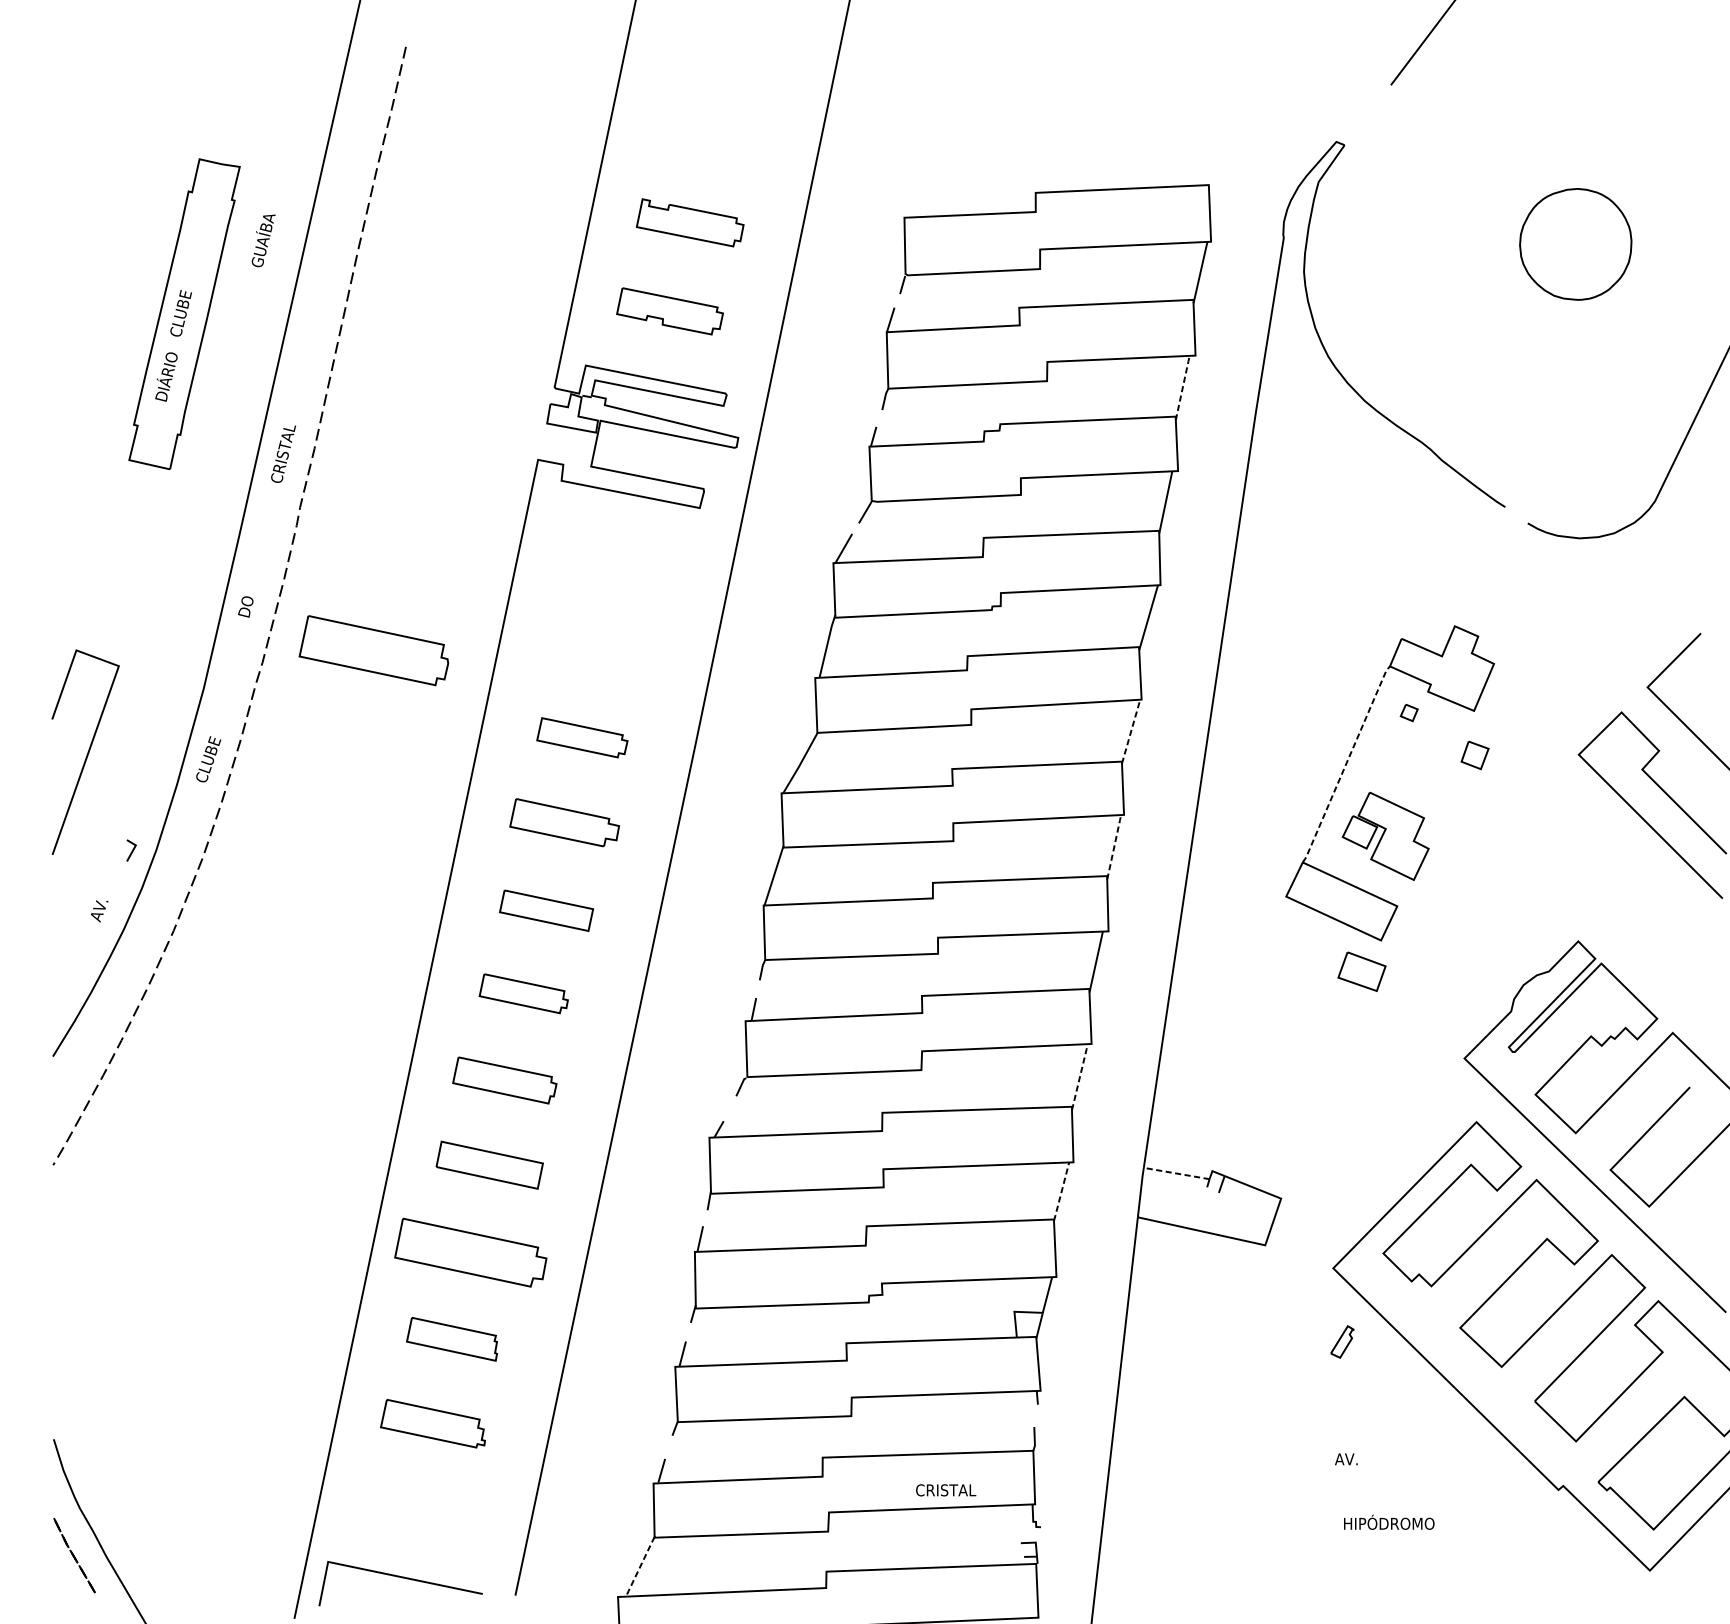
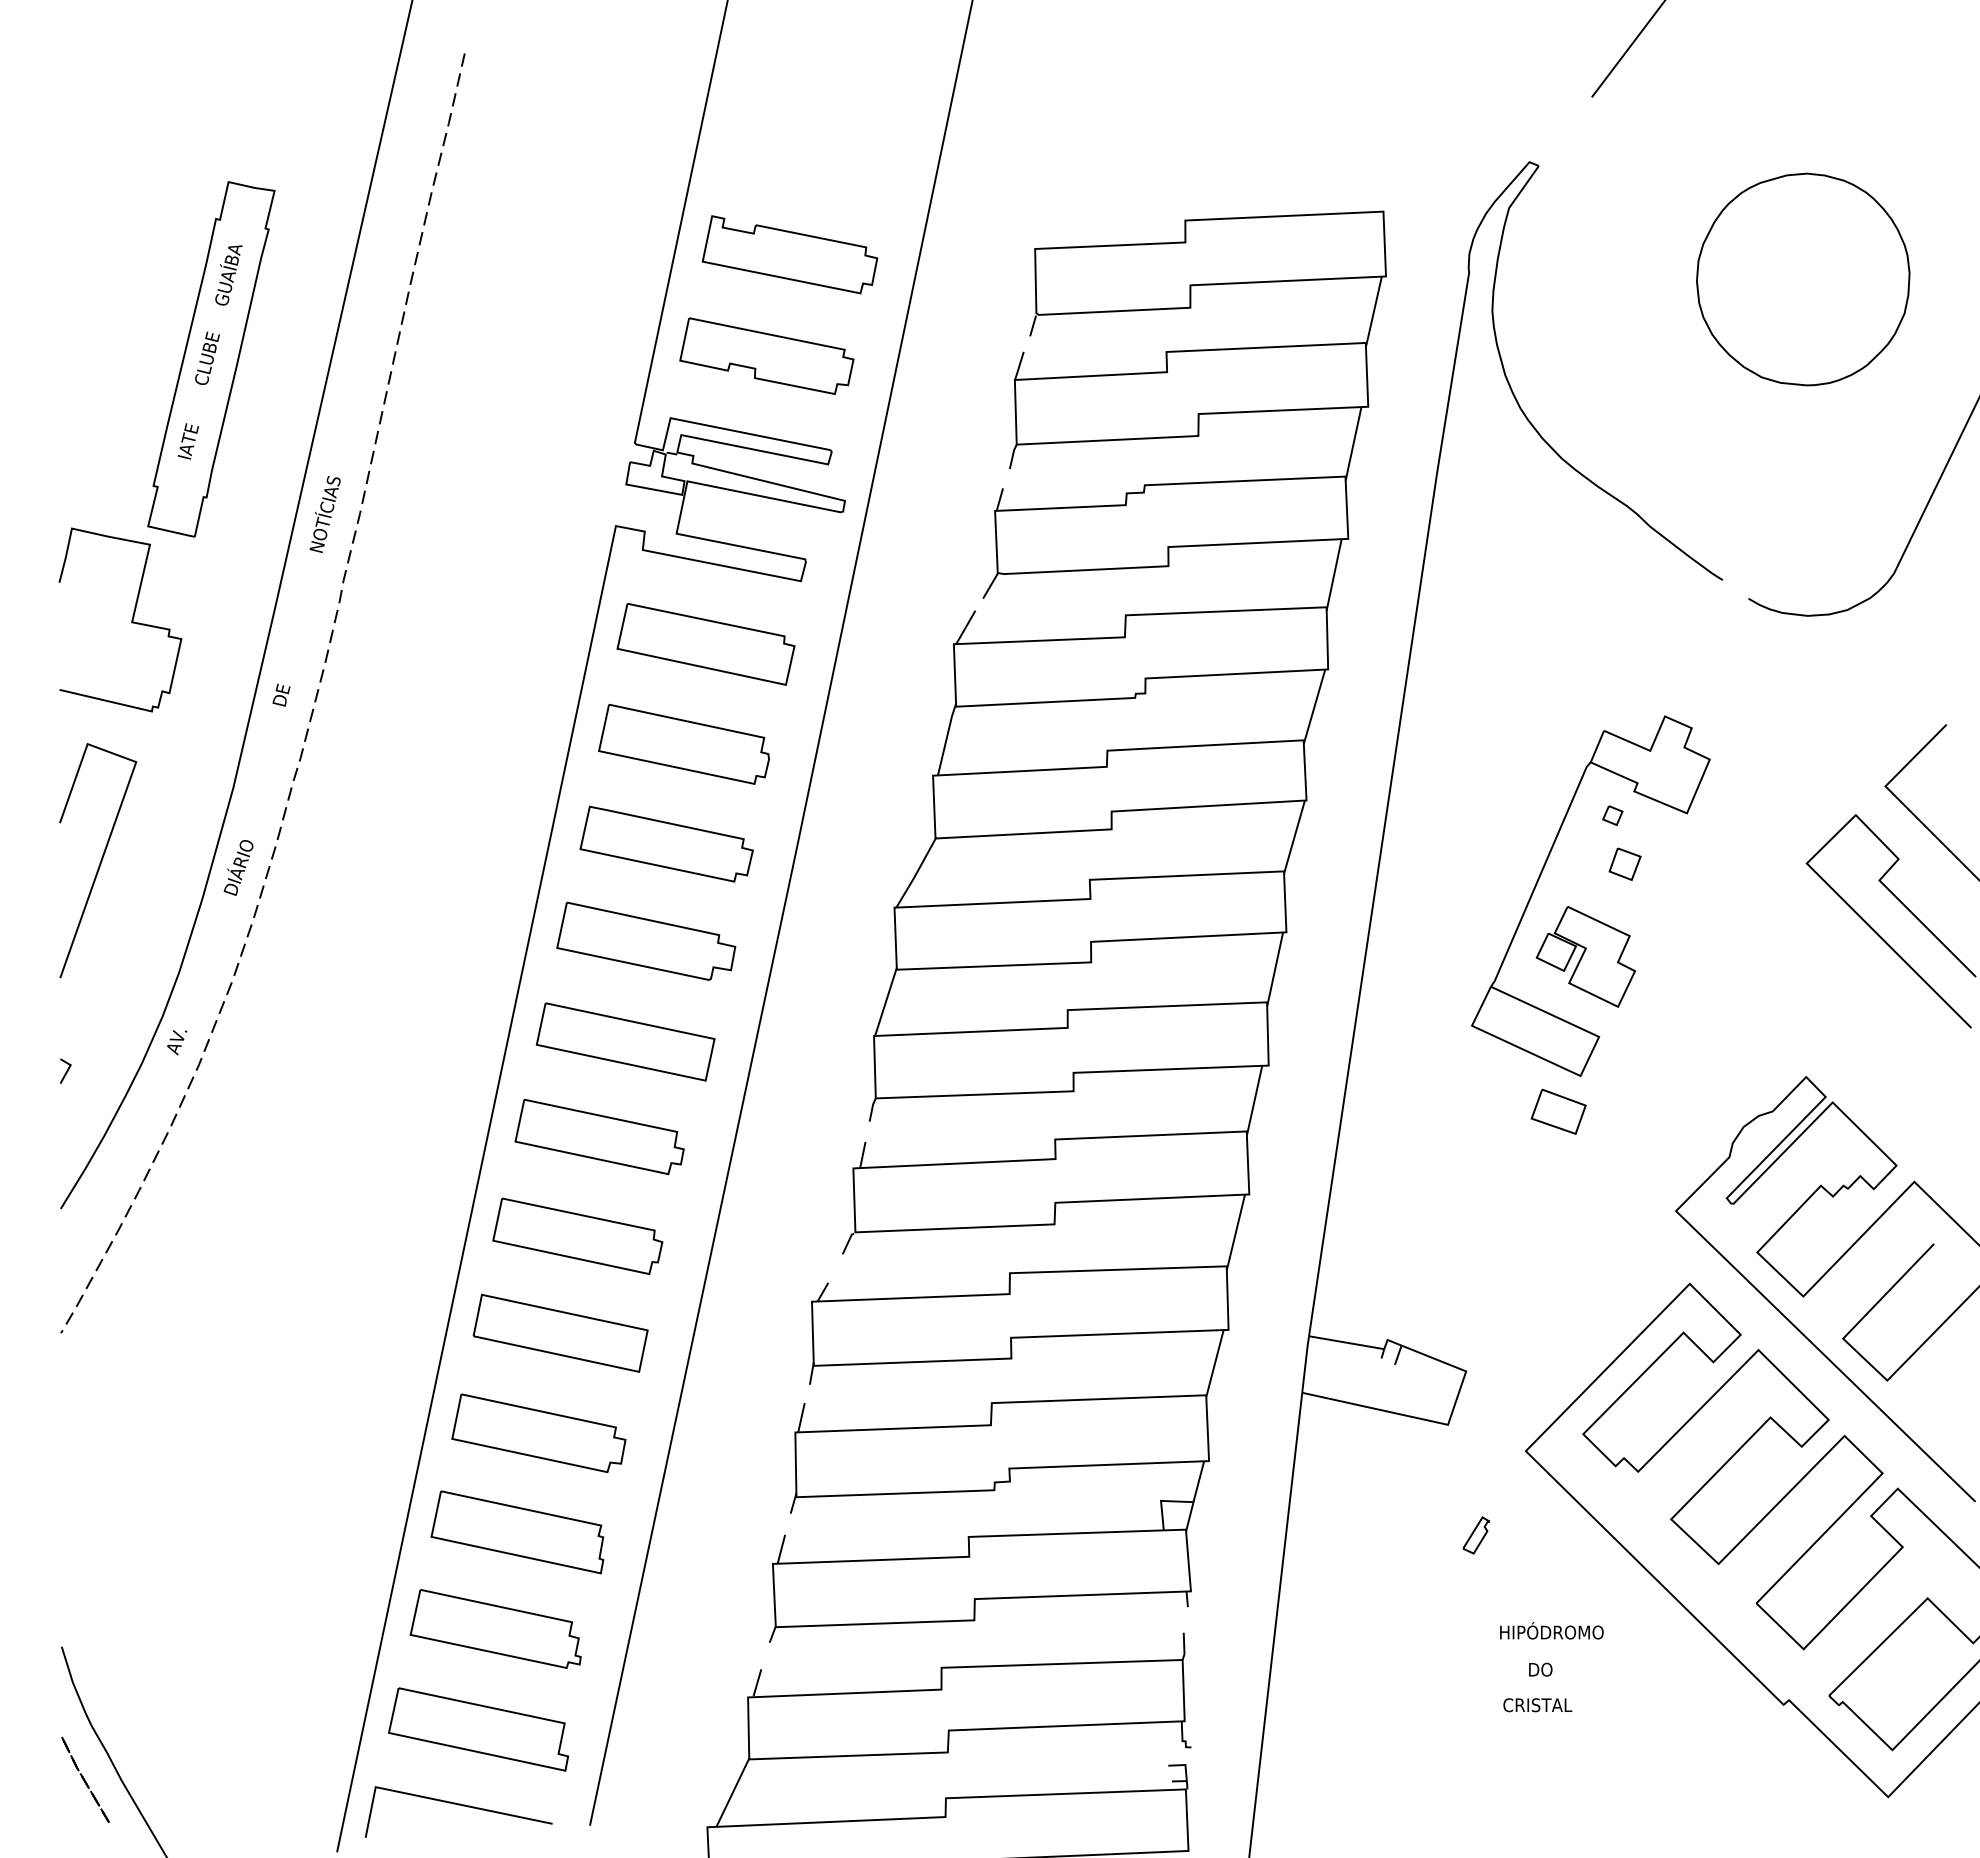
part: (689, 222) -> (789, 254), size x1.43
text: (263, 240) -> (228, 275), moved
part: (1575, 244) -> (1803, 279), size x1.67
part: (669, 310) -> (766, 355), size x1.43
text: (166, 376) -> (190, 430), DIÁRIO -> IATE
line: (1182, 387) -> (1353, 443), dashed -> solid
text: (283, 449) -> (324, 514), CRISTAL -> NOTÍCIAS
curve: (114, 541) -> (131, 619), added
part: (616, 563) -> (705, 644), added
text: (246, 601) -> (282, 688), DO -> DE
part: (373, 649) -> (683, 743), moved
line: (1131, 731) -> (1294, 836), dashed -> solid
part: (582, 737) -> (666, 843), size x1.67
part: (1474, 754) -> (1624, 863), moved
text: (208, 758) -> (238, 867), CLUBE -> DIÁRIO
line: (1346, 763) -> (1540, 873), dashed -> solid
part: (564, 822) -> (646, 940), size x1.43
line: (1114, 846) -> (1275, 968), dashed -> solid
line: (132, 850) -> (66, 1070), moved
part: (546, 910) -> (625, 1041), size x1.67
text: (99, 911) -> (177, 1042), moved
part: (523, 993) -> (599, 1136), size x1.67
line: (1080, 1077) -> (1236, 1232), dashed -> solid
part: (504, 1079) -> (577, 1235), size x1.43
part: (489, 1164) -> (560, 1332), size x1.43
line: (1176, 1173) -> (1346, 1342), dashed -> solid
line: (1062, 1191) -> (1215, 1363), dashed -> solid
part: (452, 1339) -> (517, 1532), size x1.67
part: (1342, 1342) -> (1476, 1535), moved
part: (432, 1423) -> (495, 1628), size x1.43
text: (1346, 1459) -> (1540, 1669), AV. -> DO
text: (945, 1490) -> (1537, 1705), moved
part: (418, 1511) -> (478, 1729), added
text: (1388, 1522) -> (1551, 1630), moved
line: (639, 1566) -> (732, 1792), dashed -> solid

